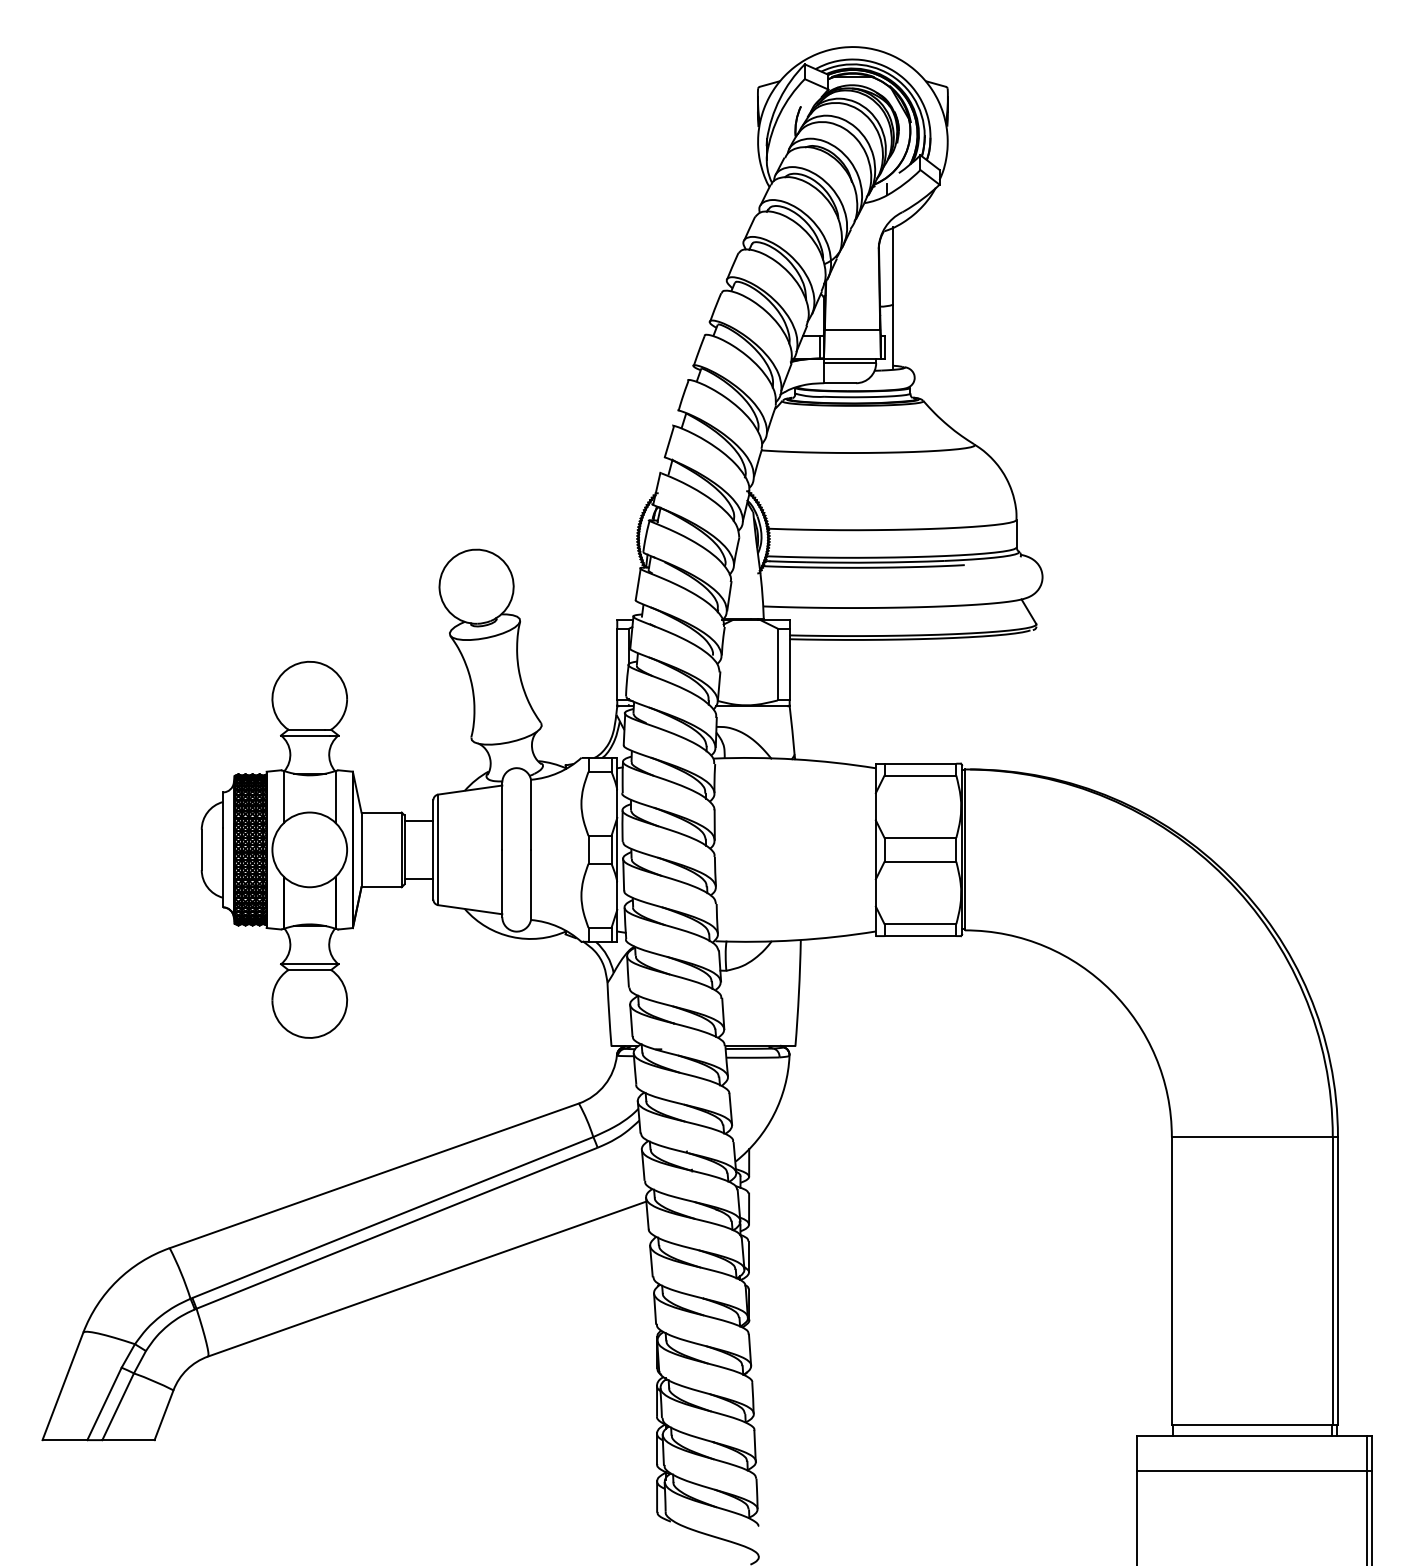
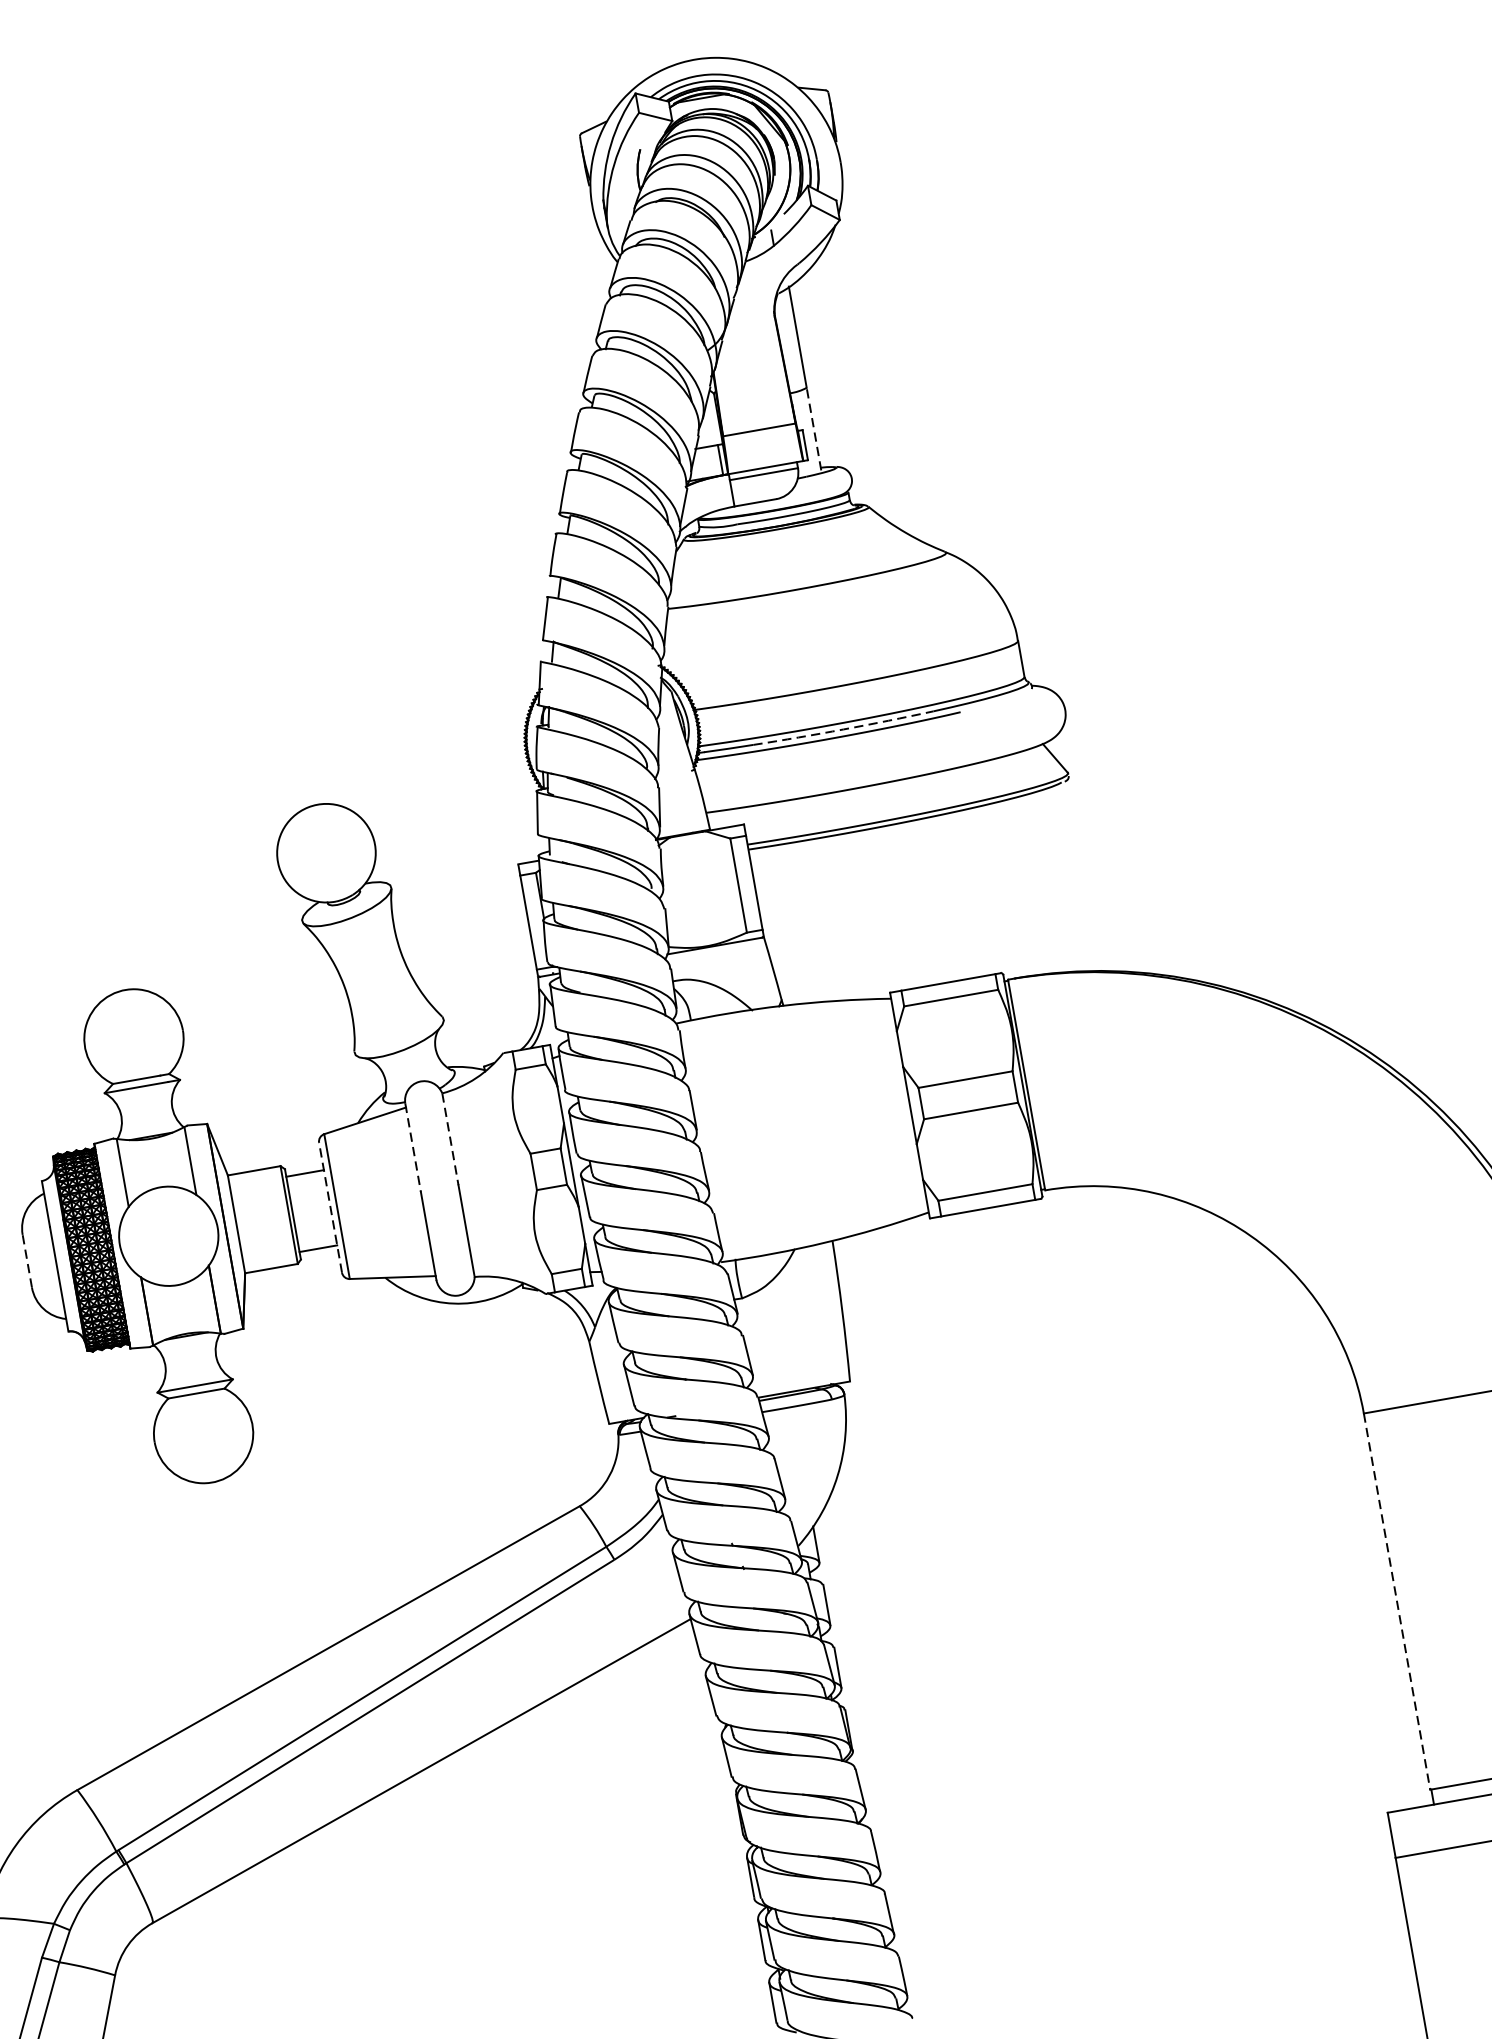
line: (893, 336) -> (814, 429), solid -> dashed
arc: (875, 562) -> (843, 729), solid -> dashed
line: (531, 815) -> (451, 1140), solid -> dashed
line: (502, 816) -> (413, 1148), solid -> dashed
line: (201, 849) -> (26, 1260), solid -> dashed
line: (433, 849) -> (330, 1207), solid -> dashed
line: (1171, 1280) -> (1396, 1601), solid -> dashed

